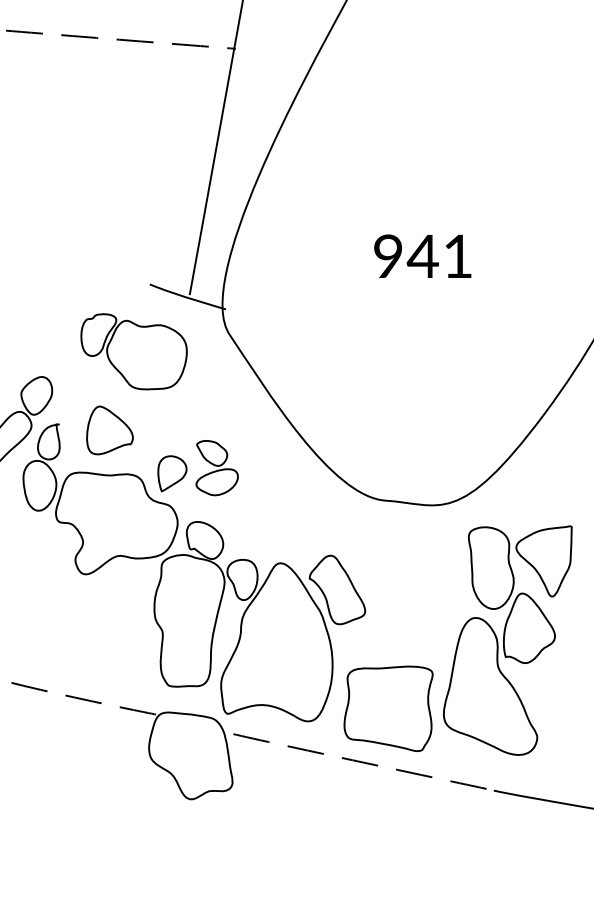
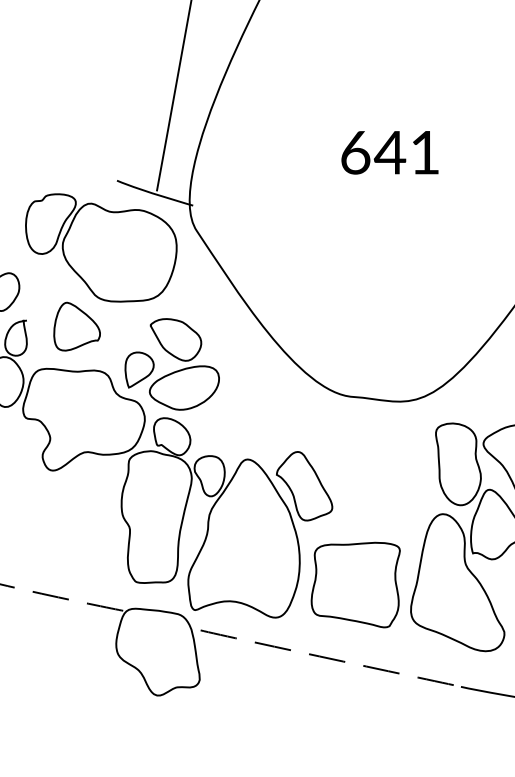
text: (388, 256) -> (355, 152), 941 -> 641
part: (133, 351) -> (100, 247), size x1.43
part: (216, 467) -> (183, 363), size x1.67
part: (388, 708) -> (355, 584), moved

